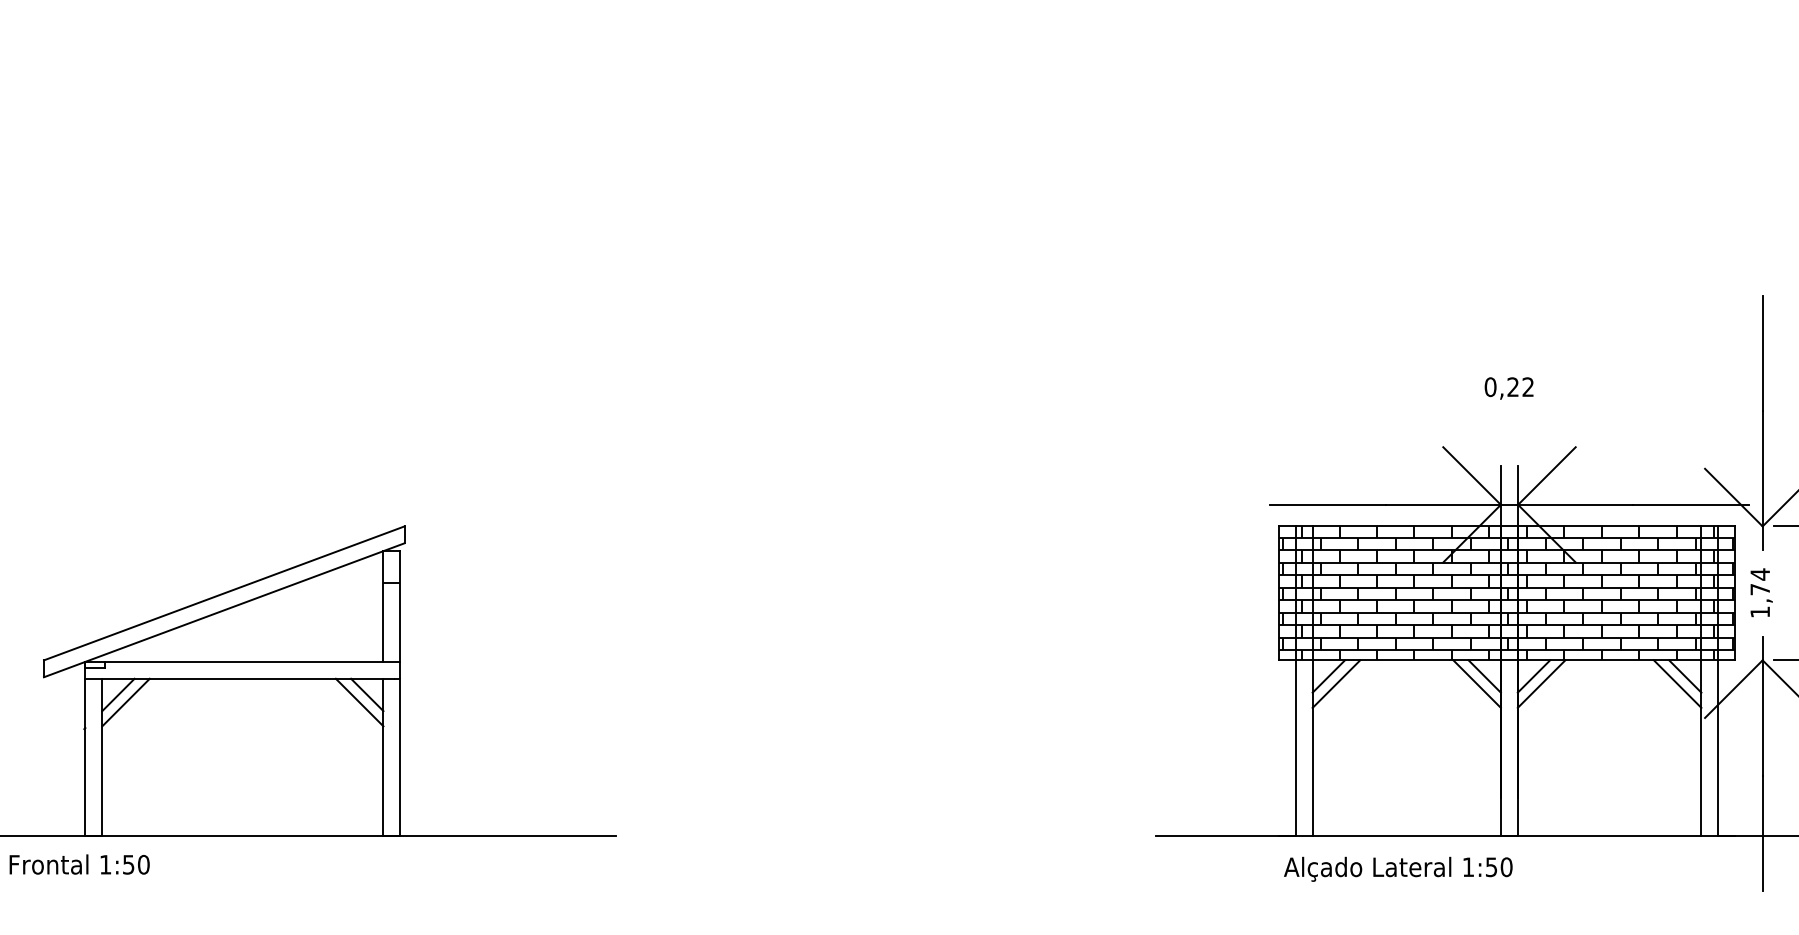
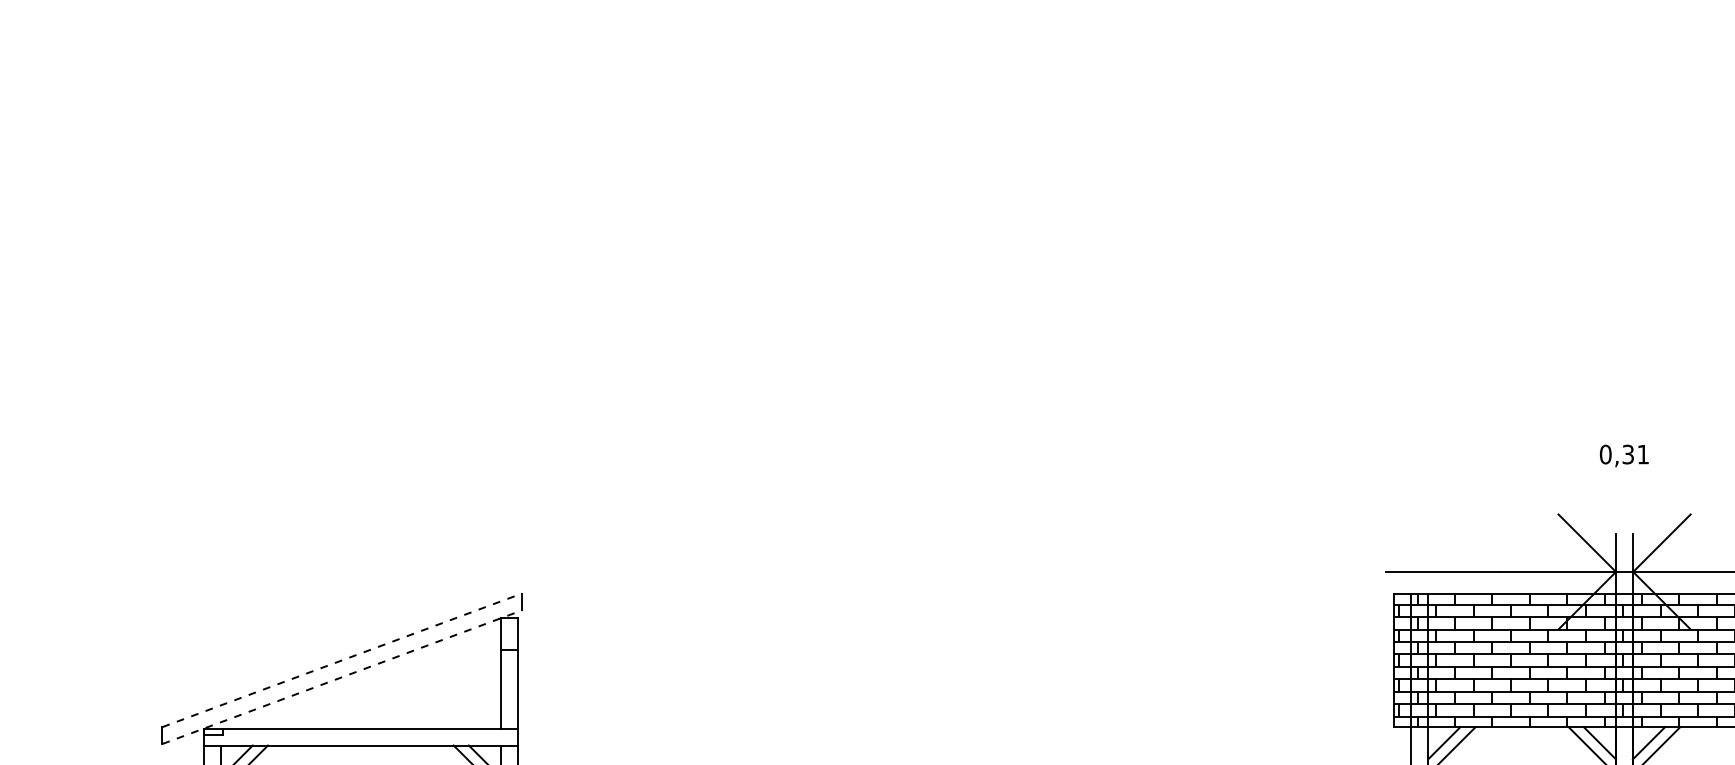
text: (1520, 387) -> (1635, 454), 0,22 -> 0,31
line: (224, 593) -> (342, 660), solid -> dashed
line: (224, 610) -> (342, 677), solid -> dashed

